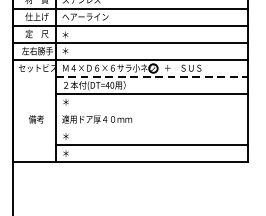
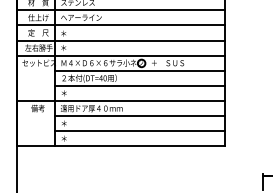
line: (152, 76) -> (140, 70), dashed -> solid
line: (130, 111) -> (121, 101), added
line: (152, 128) -> (140, 116), added

